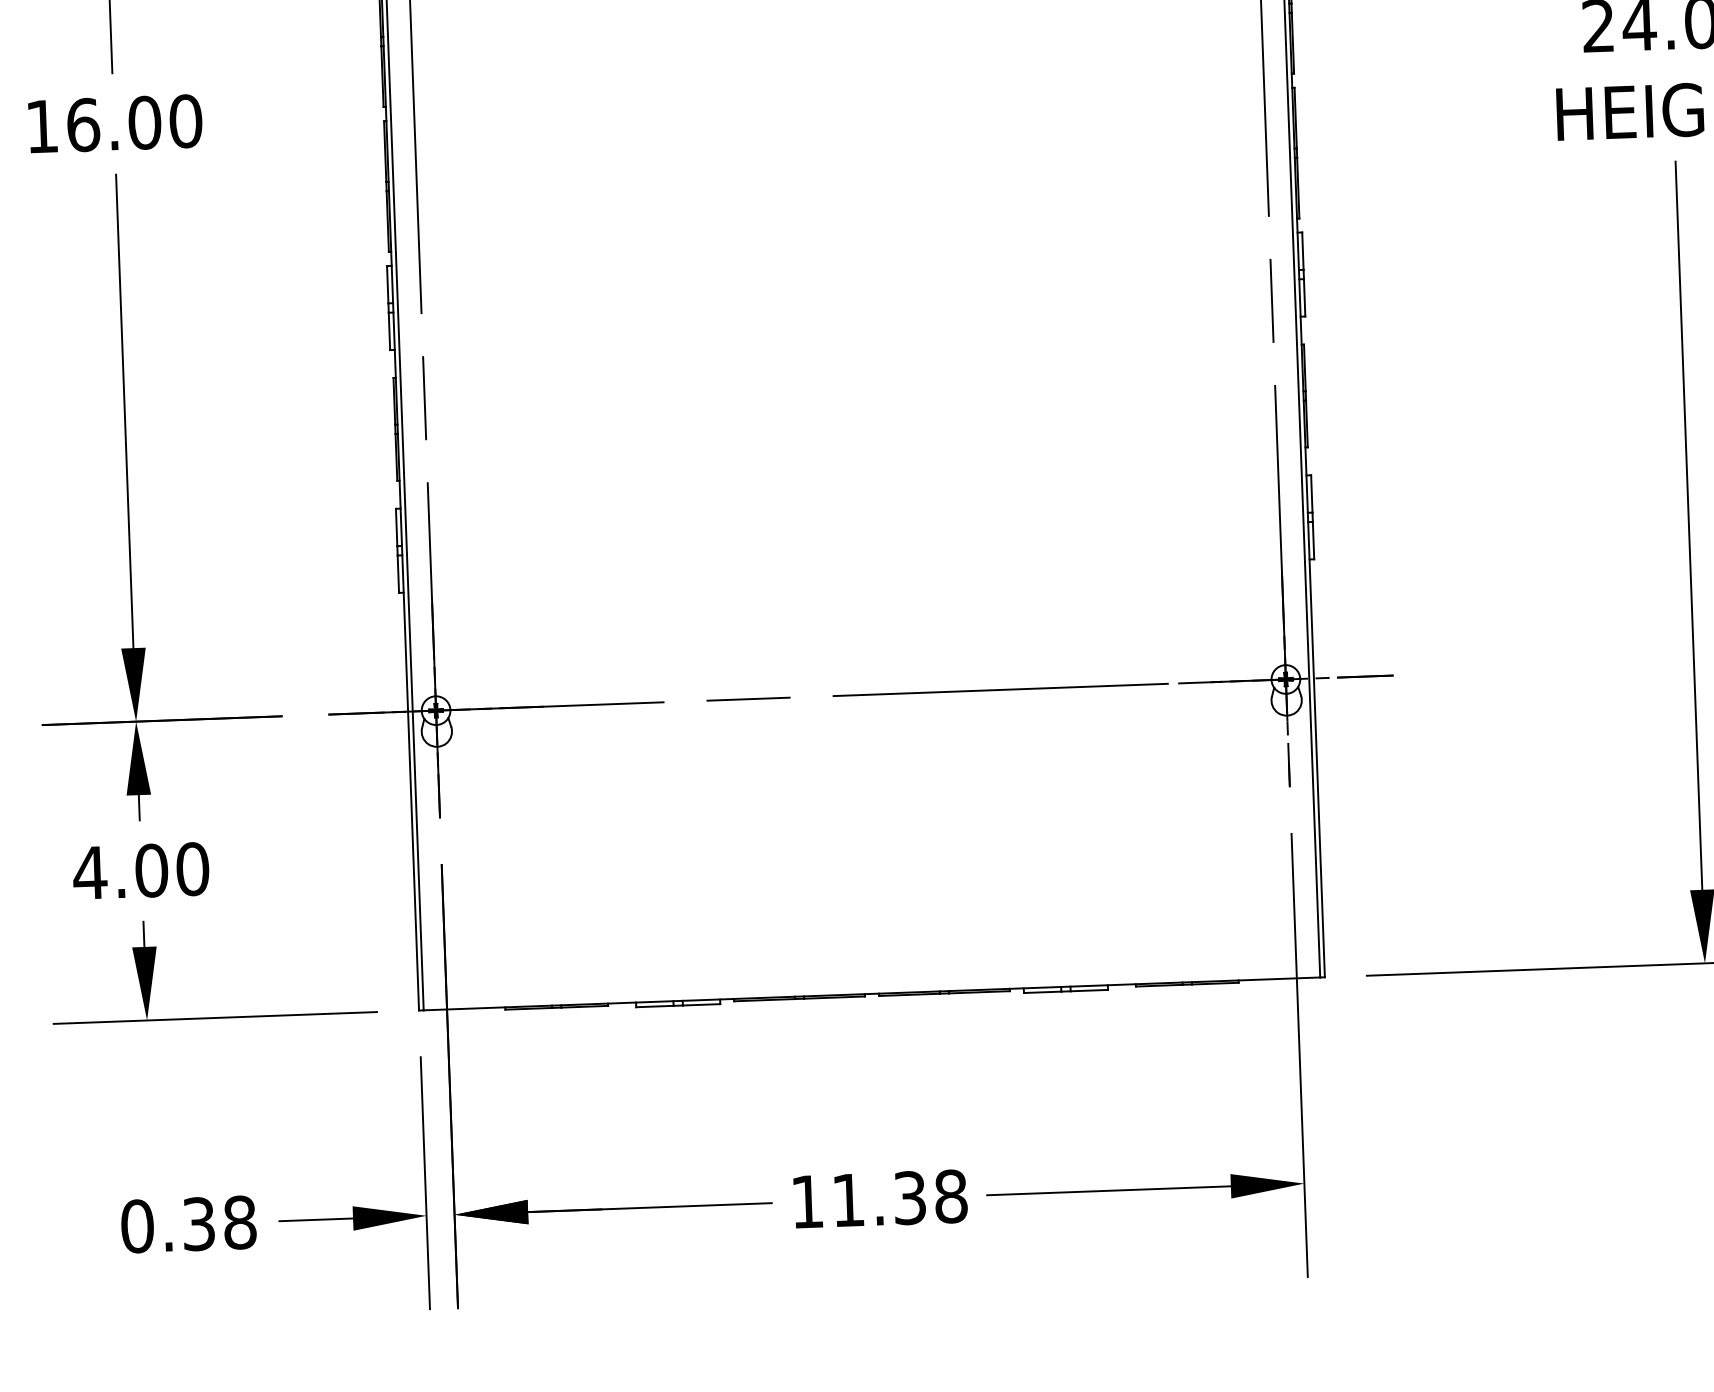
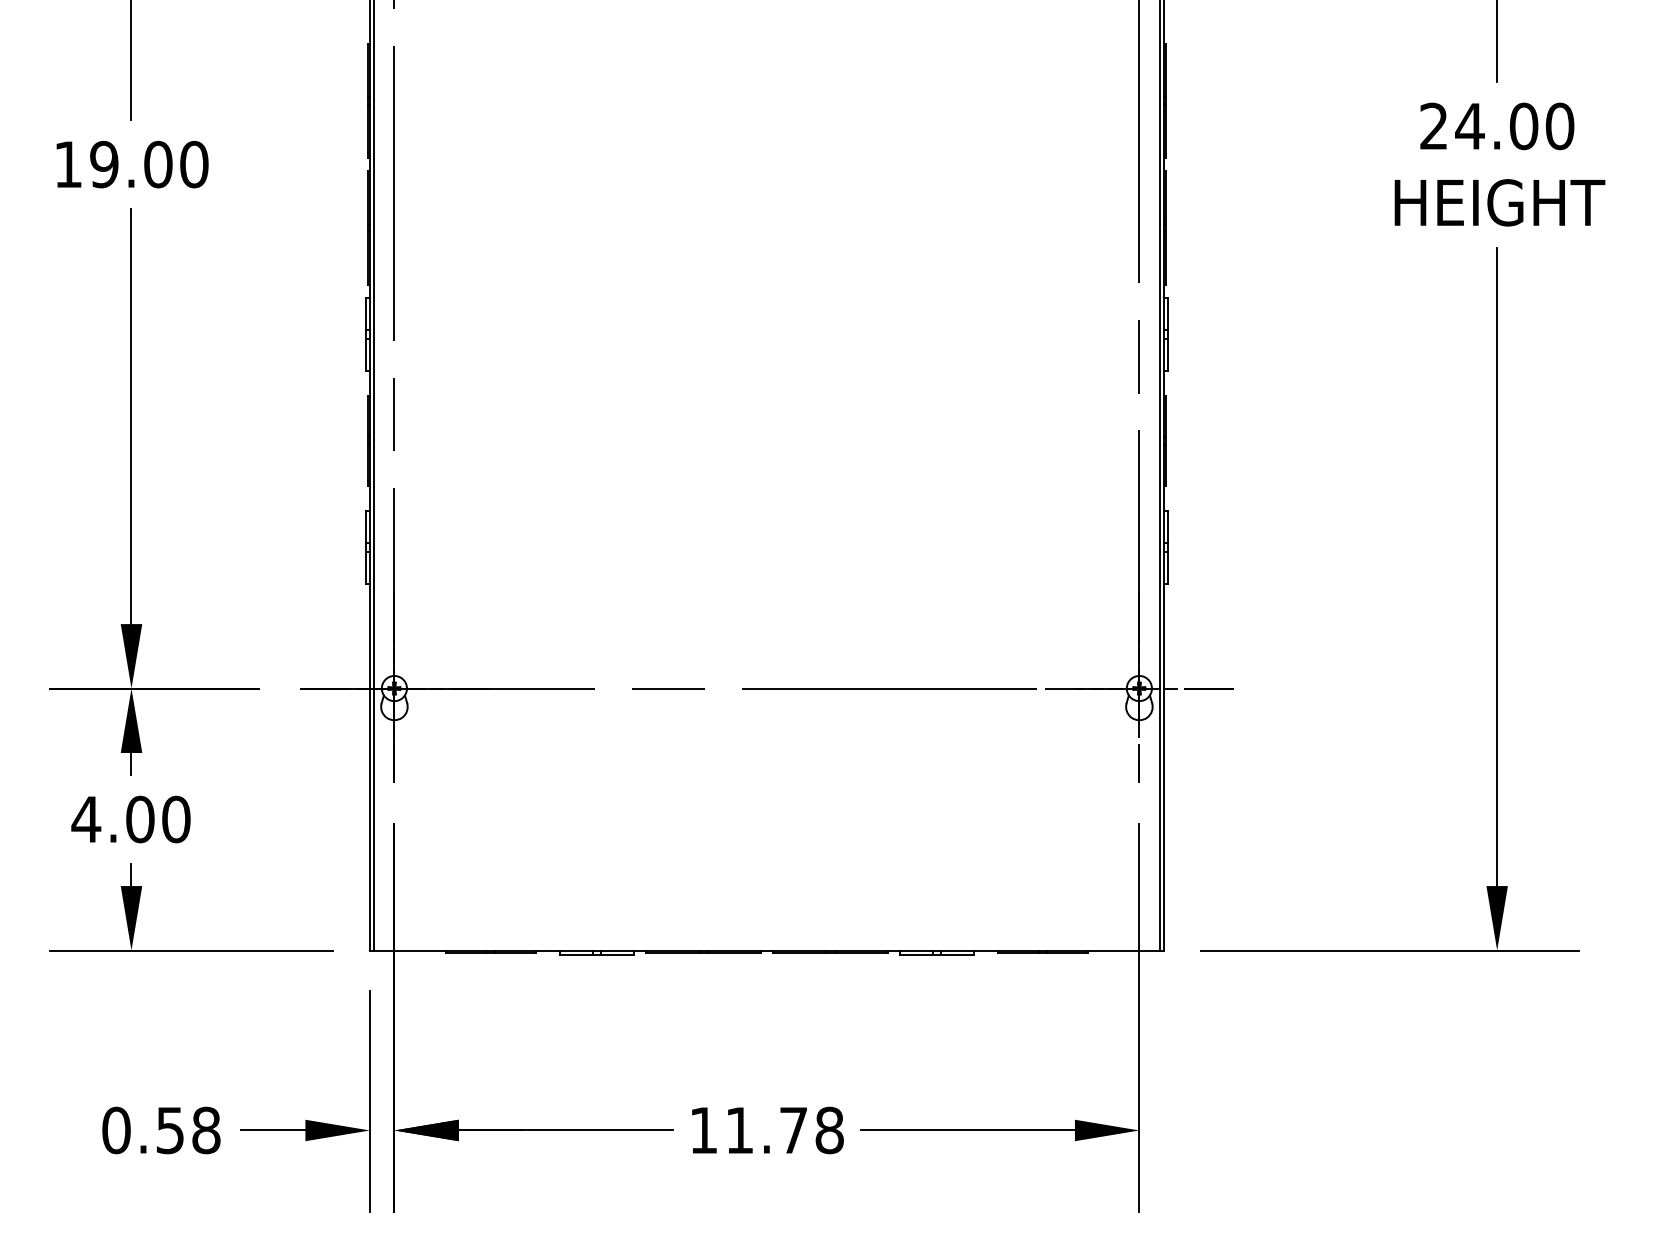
text: (83, 124) -> (104, 164), 16.00 -> 19.00
text: (909, 1198) -> (793, 1130), 11.38 -> 11.78
text: (199, 1223) -> (170, 1129), 0.38 -> 0.58

